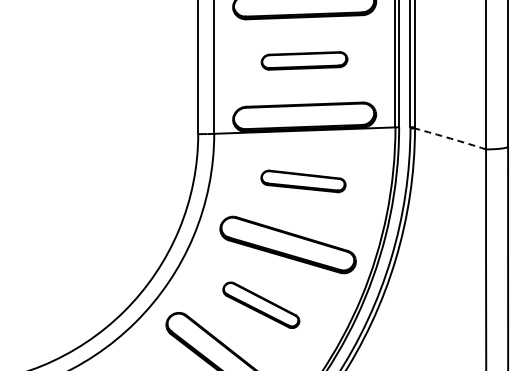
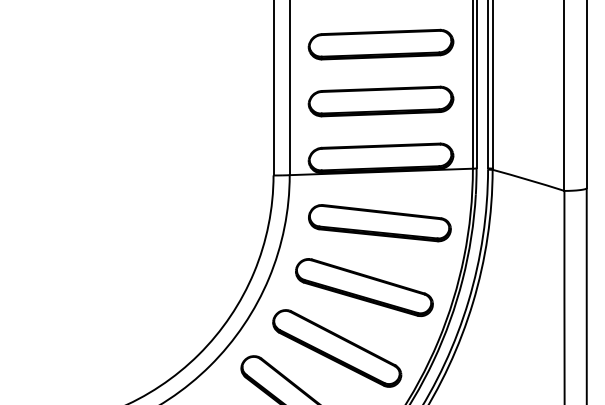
part: (304, 60) -> (380, 101), size x1.67
arc: (450, 138) -> (528, 179), dashed -> solid
part: (303, 181) -> (379, 223), size x1.67
part: (261, 305) -> (337, 348), size x1.67

